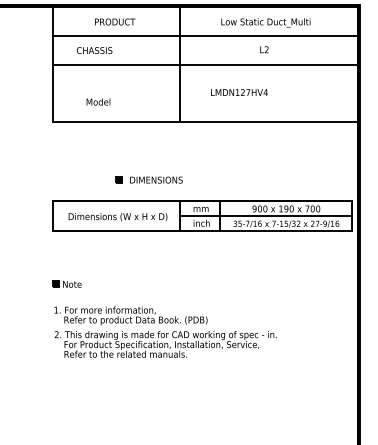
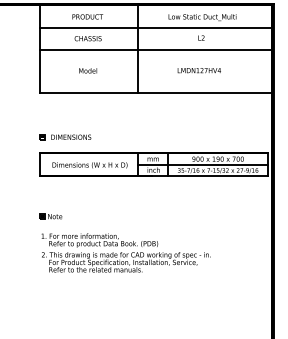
text: (93, 50) -> (87, 38), moved
text: (238, 92) -> (198, 70), moved
text: (98, 101) -> (88, 70), moved
part: (148, 180) -> (65, 137), moved

